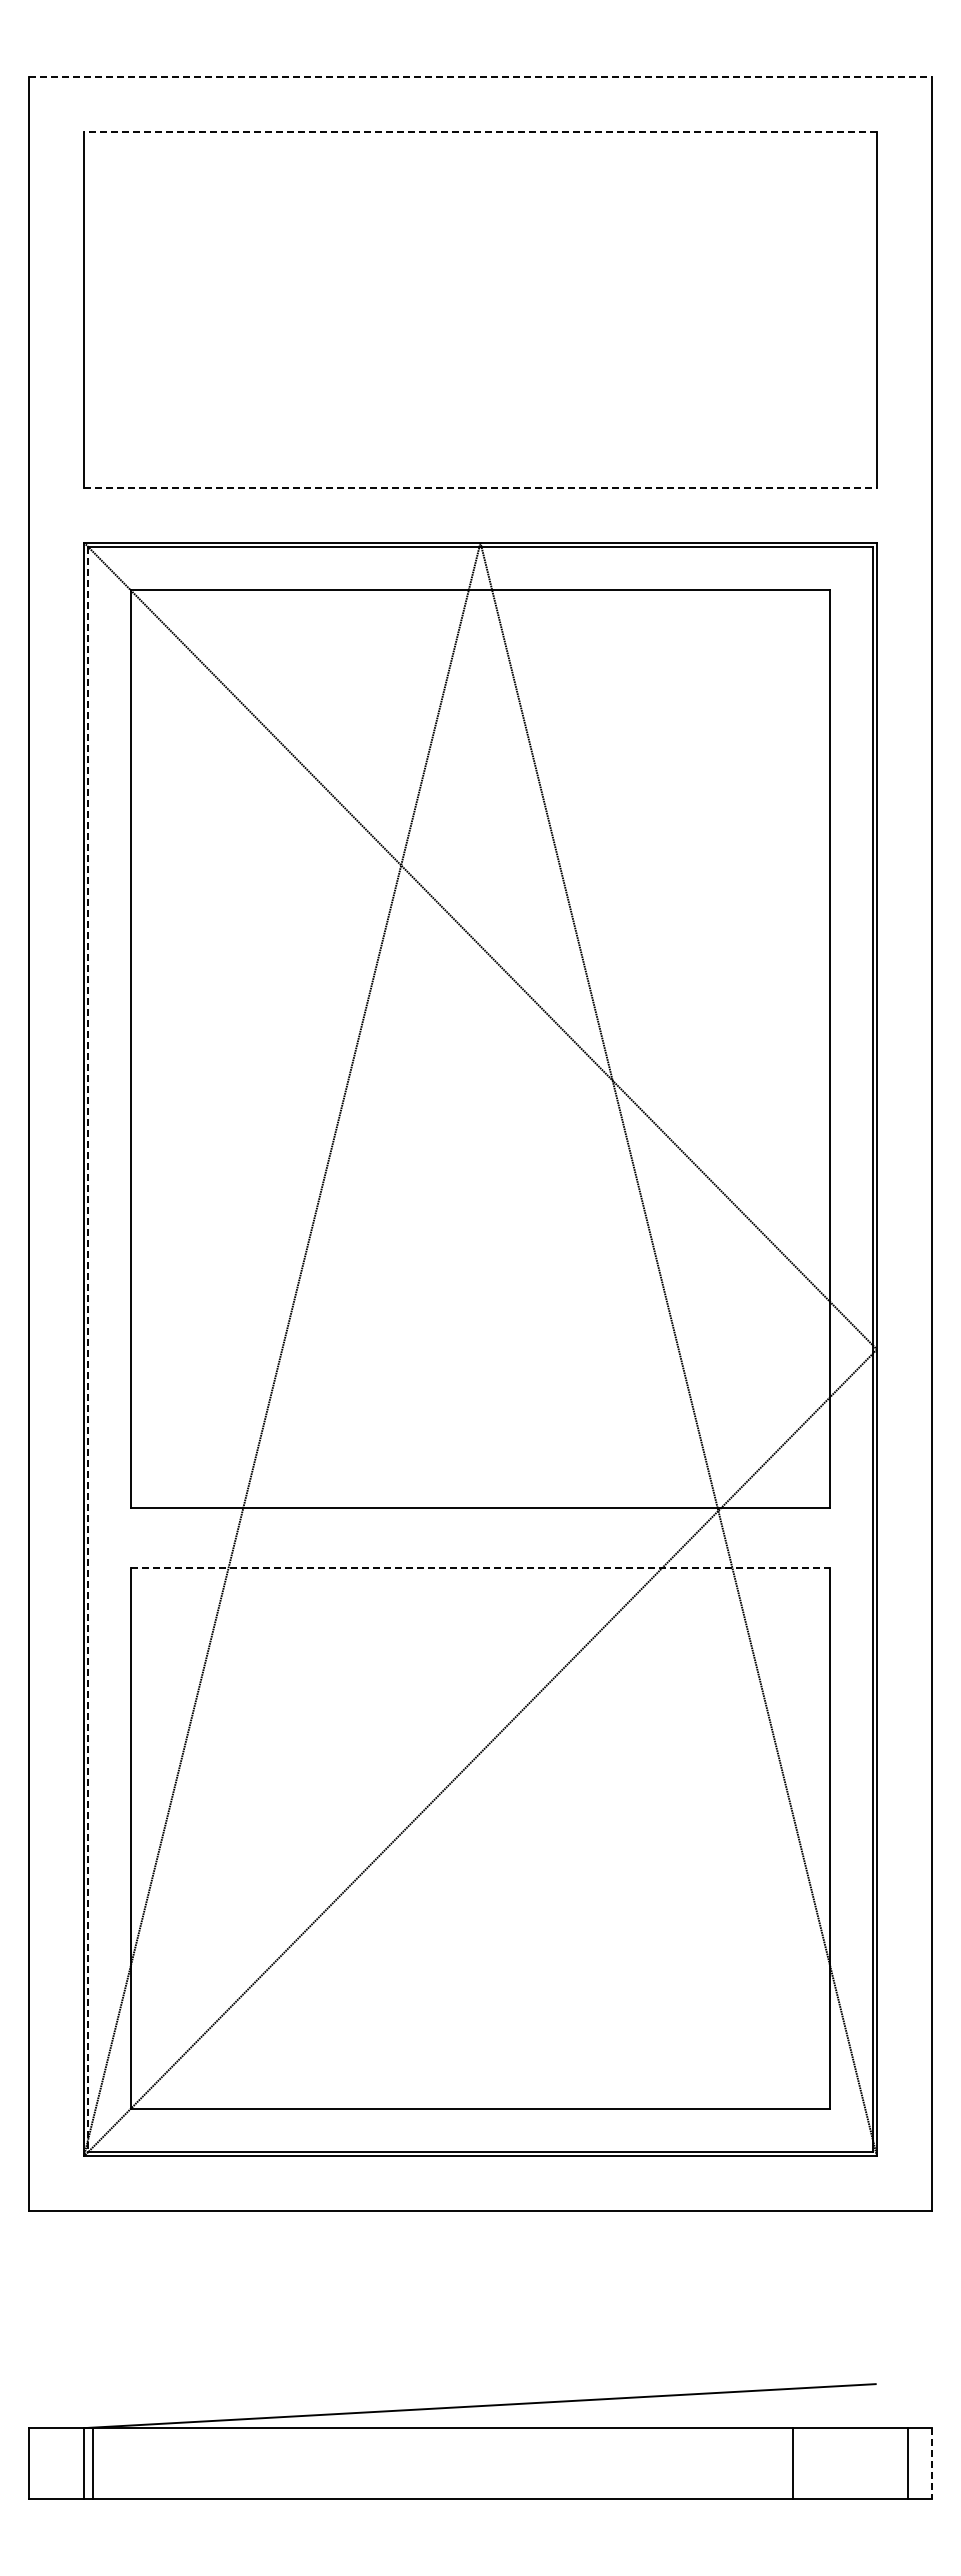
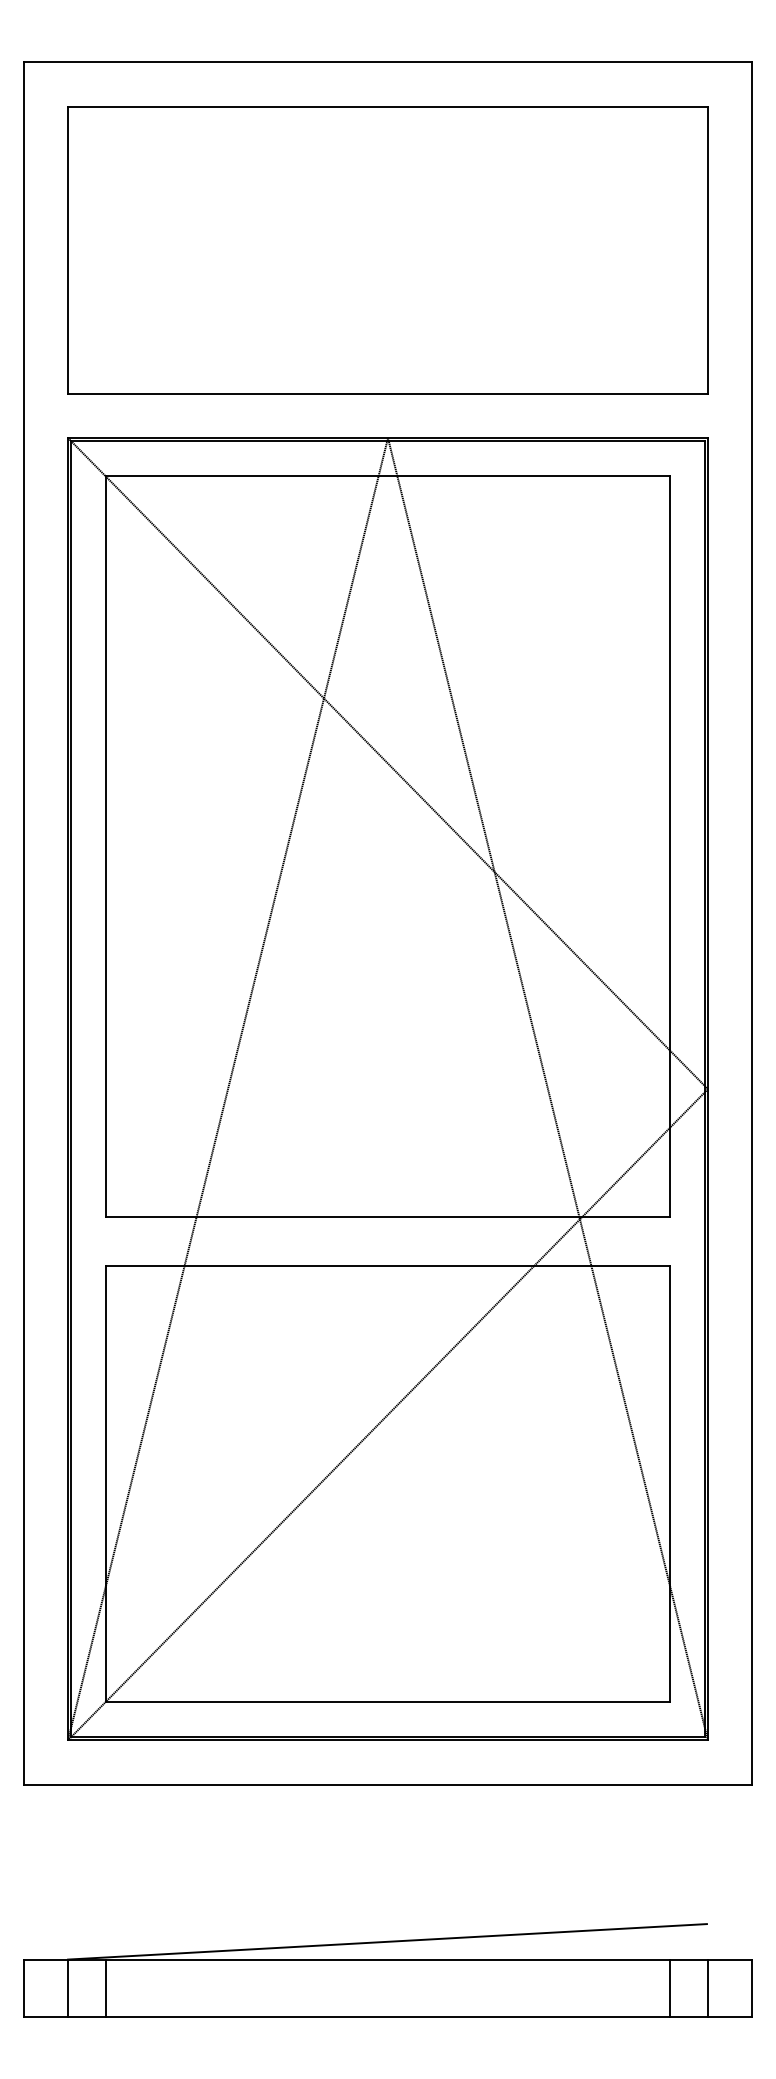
line: (480, 77) -> (388, 62), dashed -> solid
line: (480, 132) -> (388, 107), dashed -> solid
line: (480, 487) -> (388, 393), dashed -> solid
line: (88, 1349) -> (71, 1089), dashed -> solid
line: (480, 1568) -> (388, 1265), dashed -> solid
line: (93, 2463) -> (106, 1988), moved
line: (792, 2463) -> (669, 1988), moved
line: (907, 2463) -> (707, 1988), moved
line: (931, 2463) -> (751, 1988), dashed -> solid

